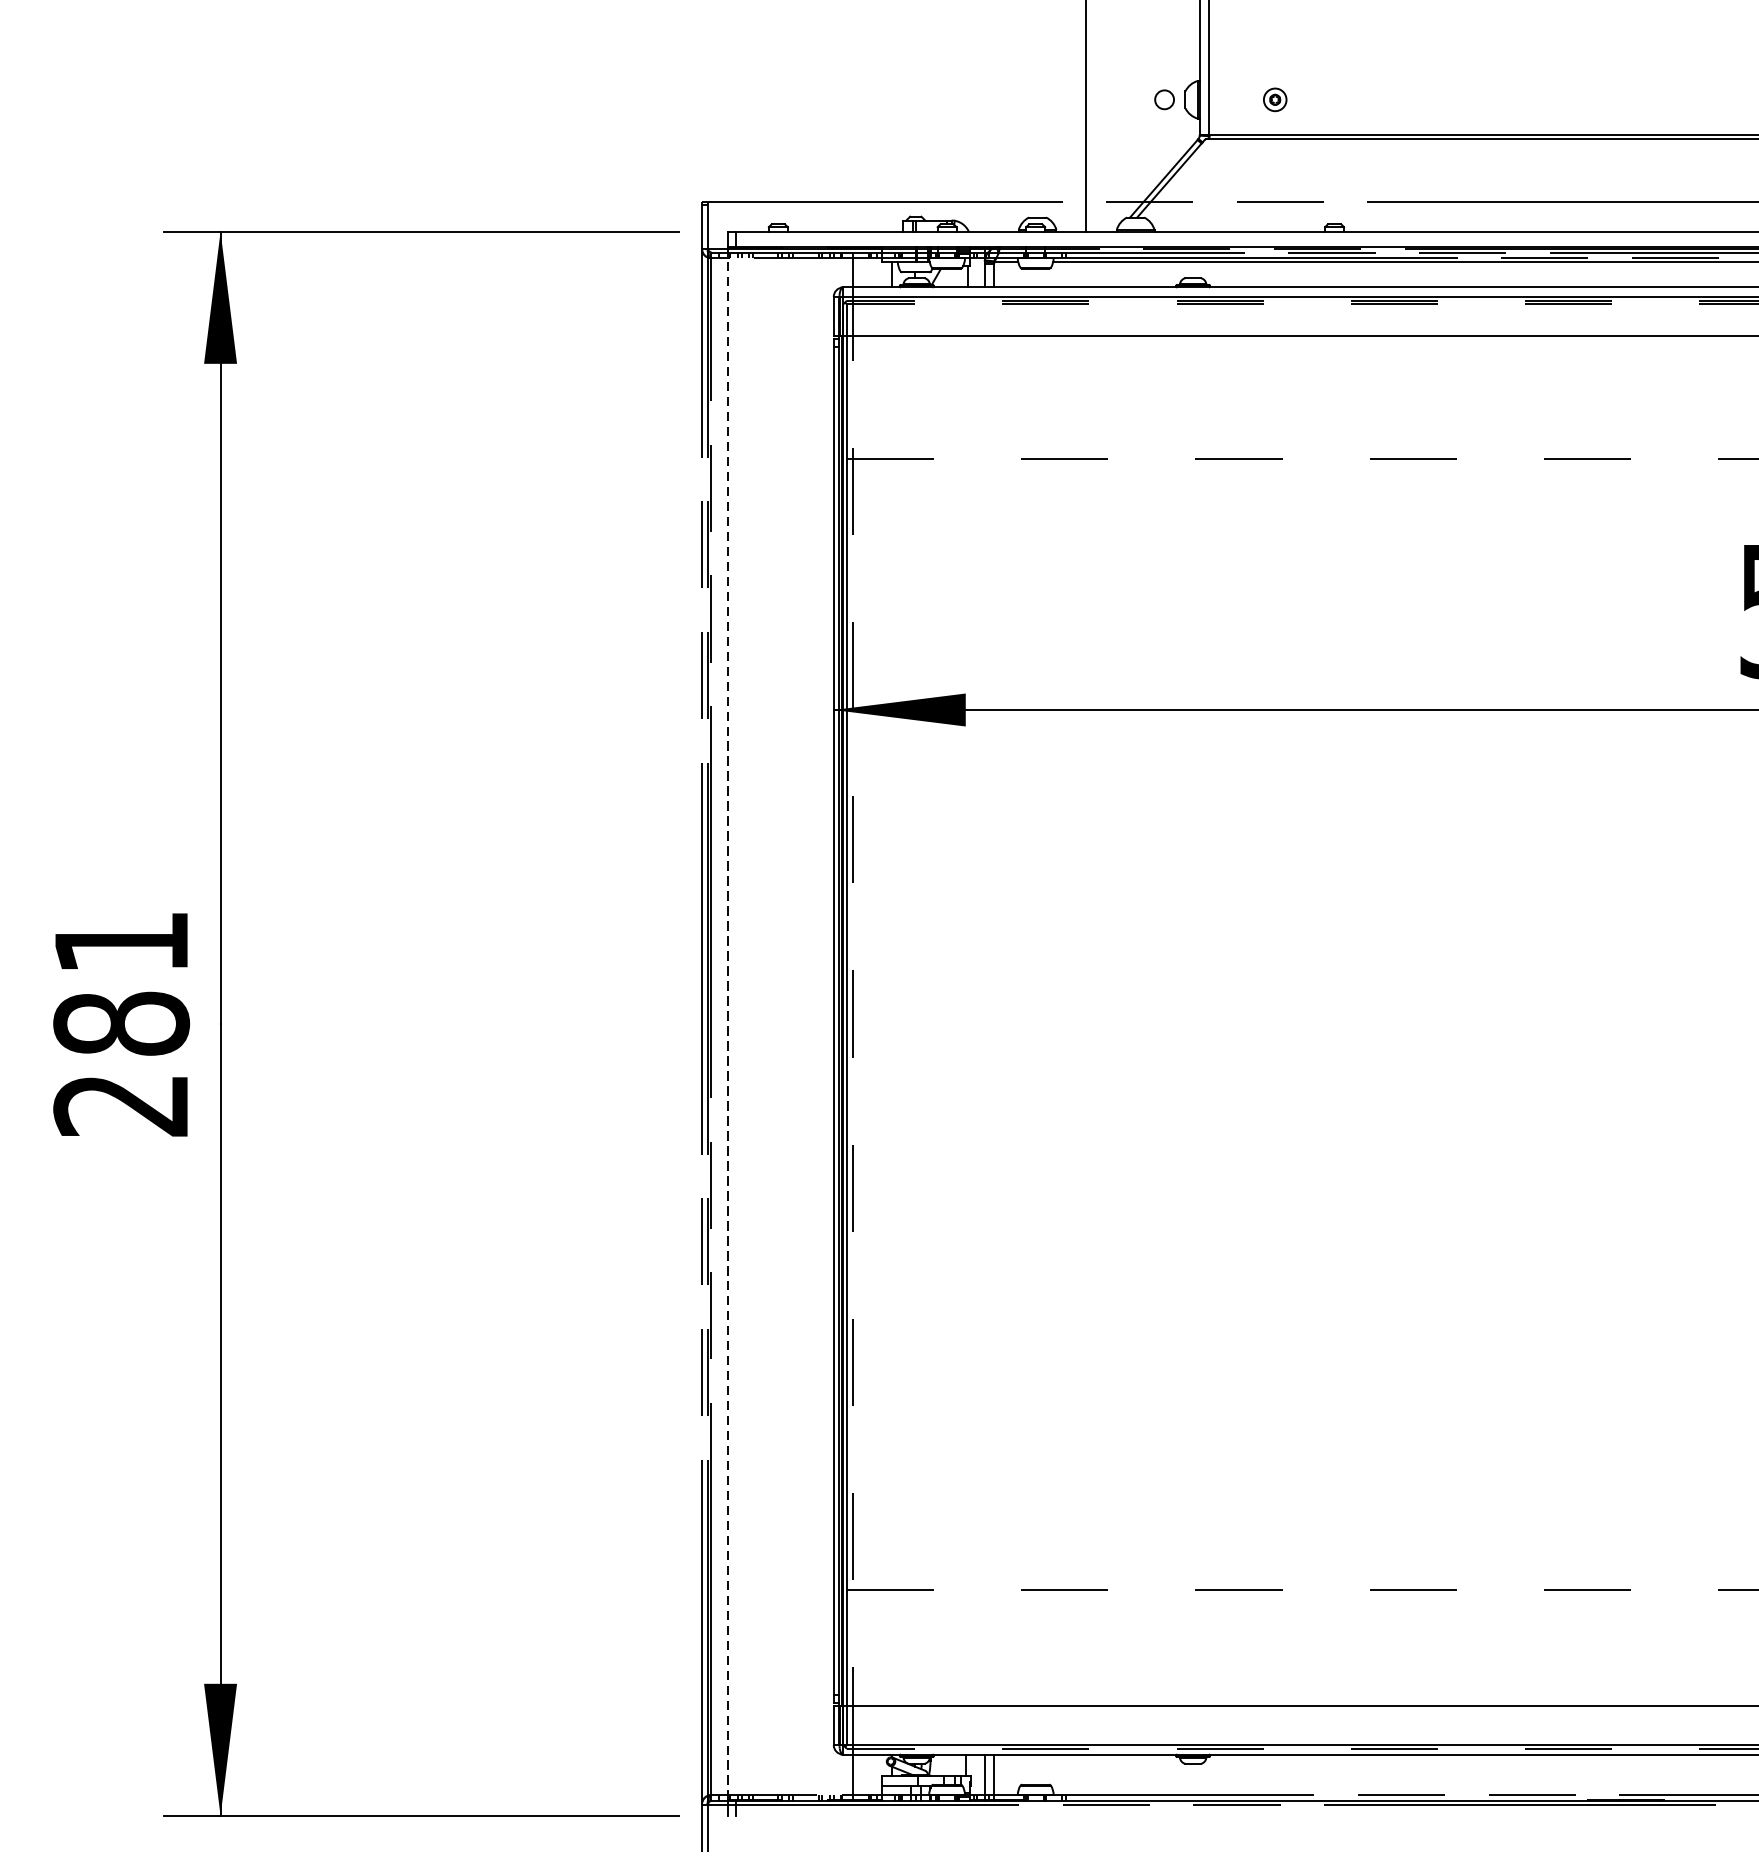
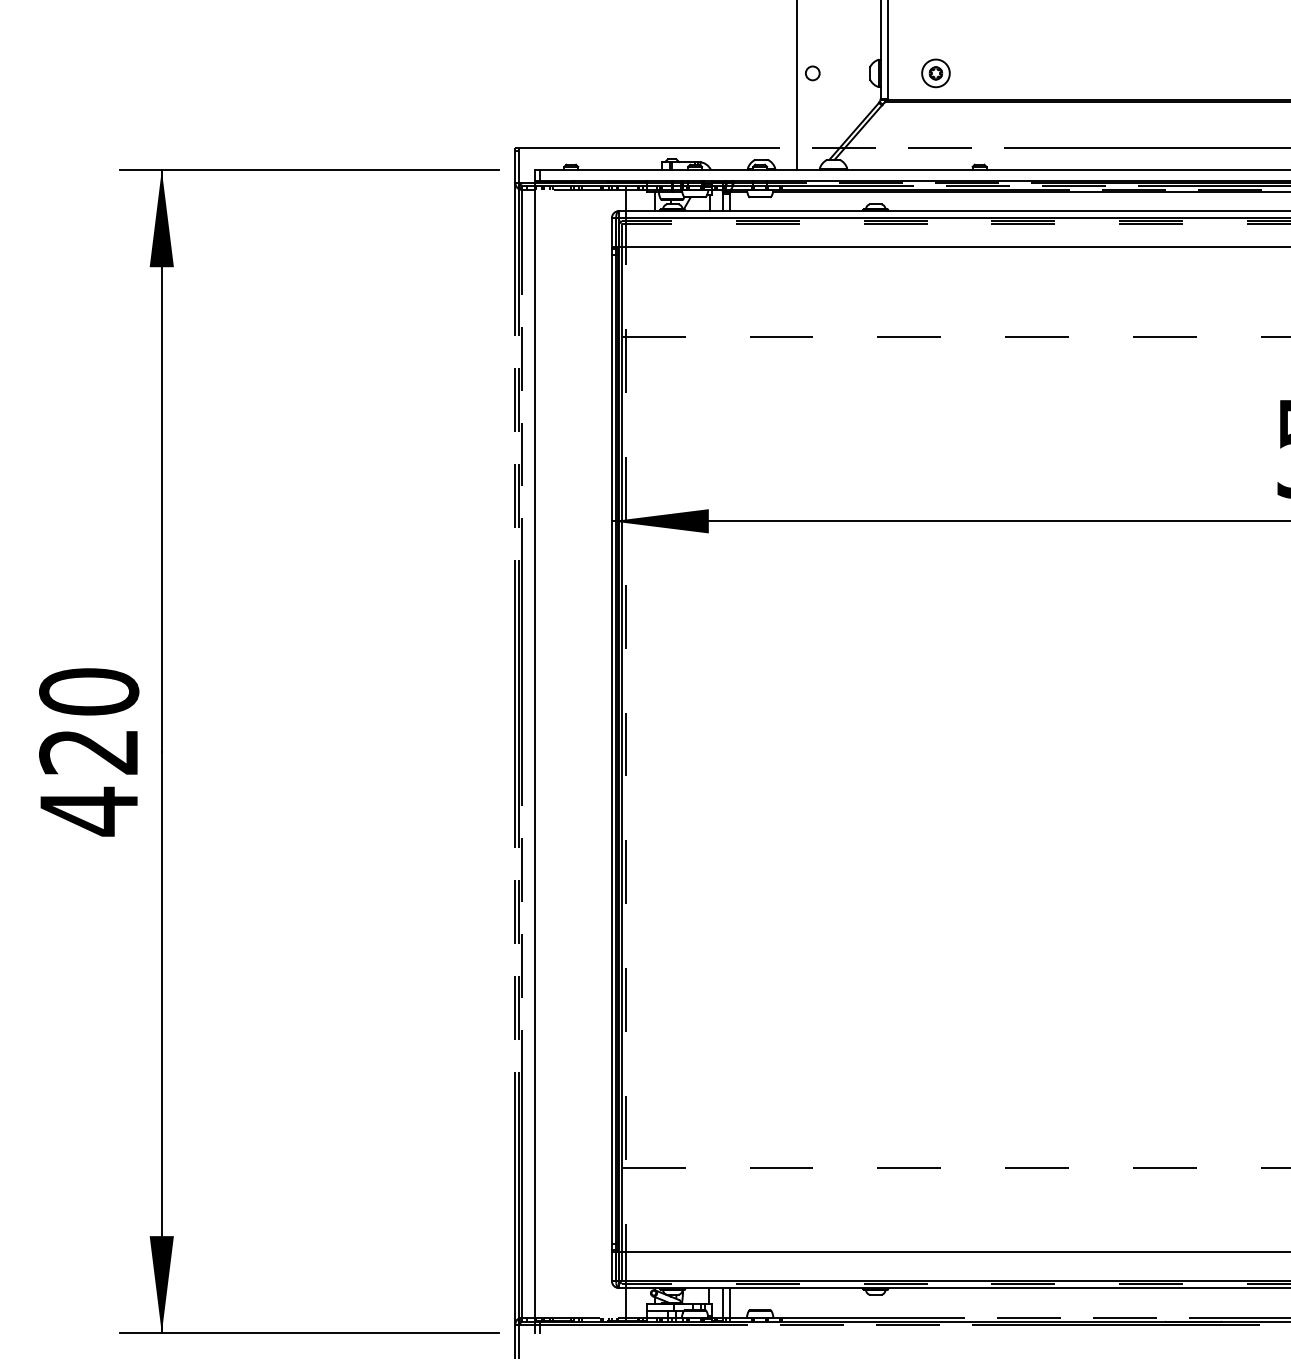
circle: (1164, 99) -> (812, 73), moved
part: (1274, 99) -> (935, 73), size x1.67
line: (728, 1023) -> (534, 751), dashed -> solid
text: (122, 1024) -> (89, 752), 281 -> 420

